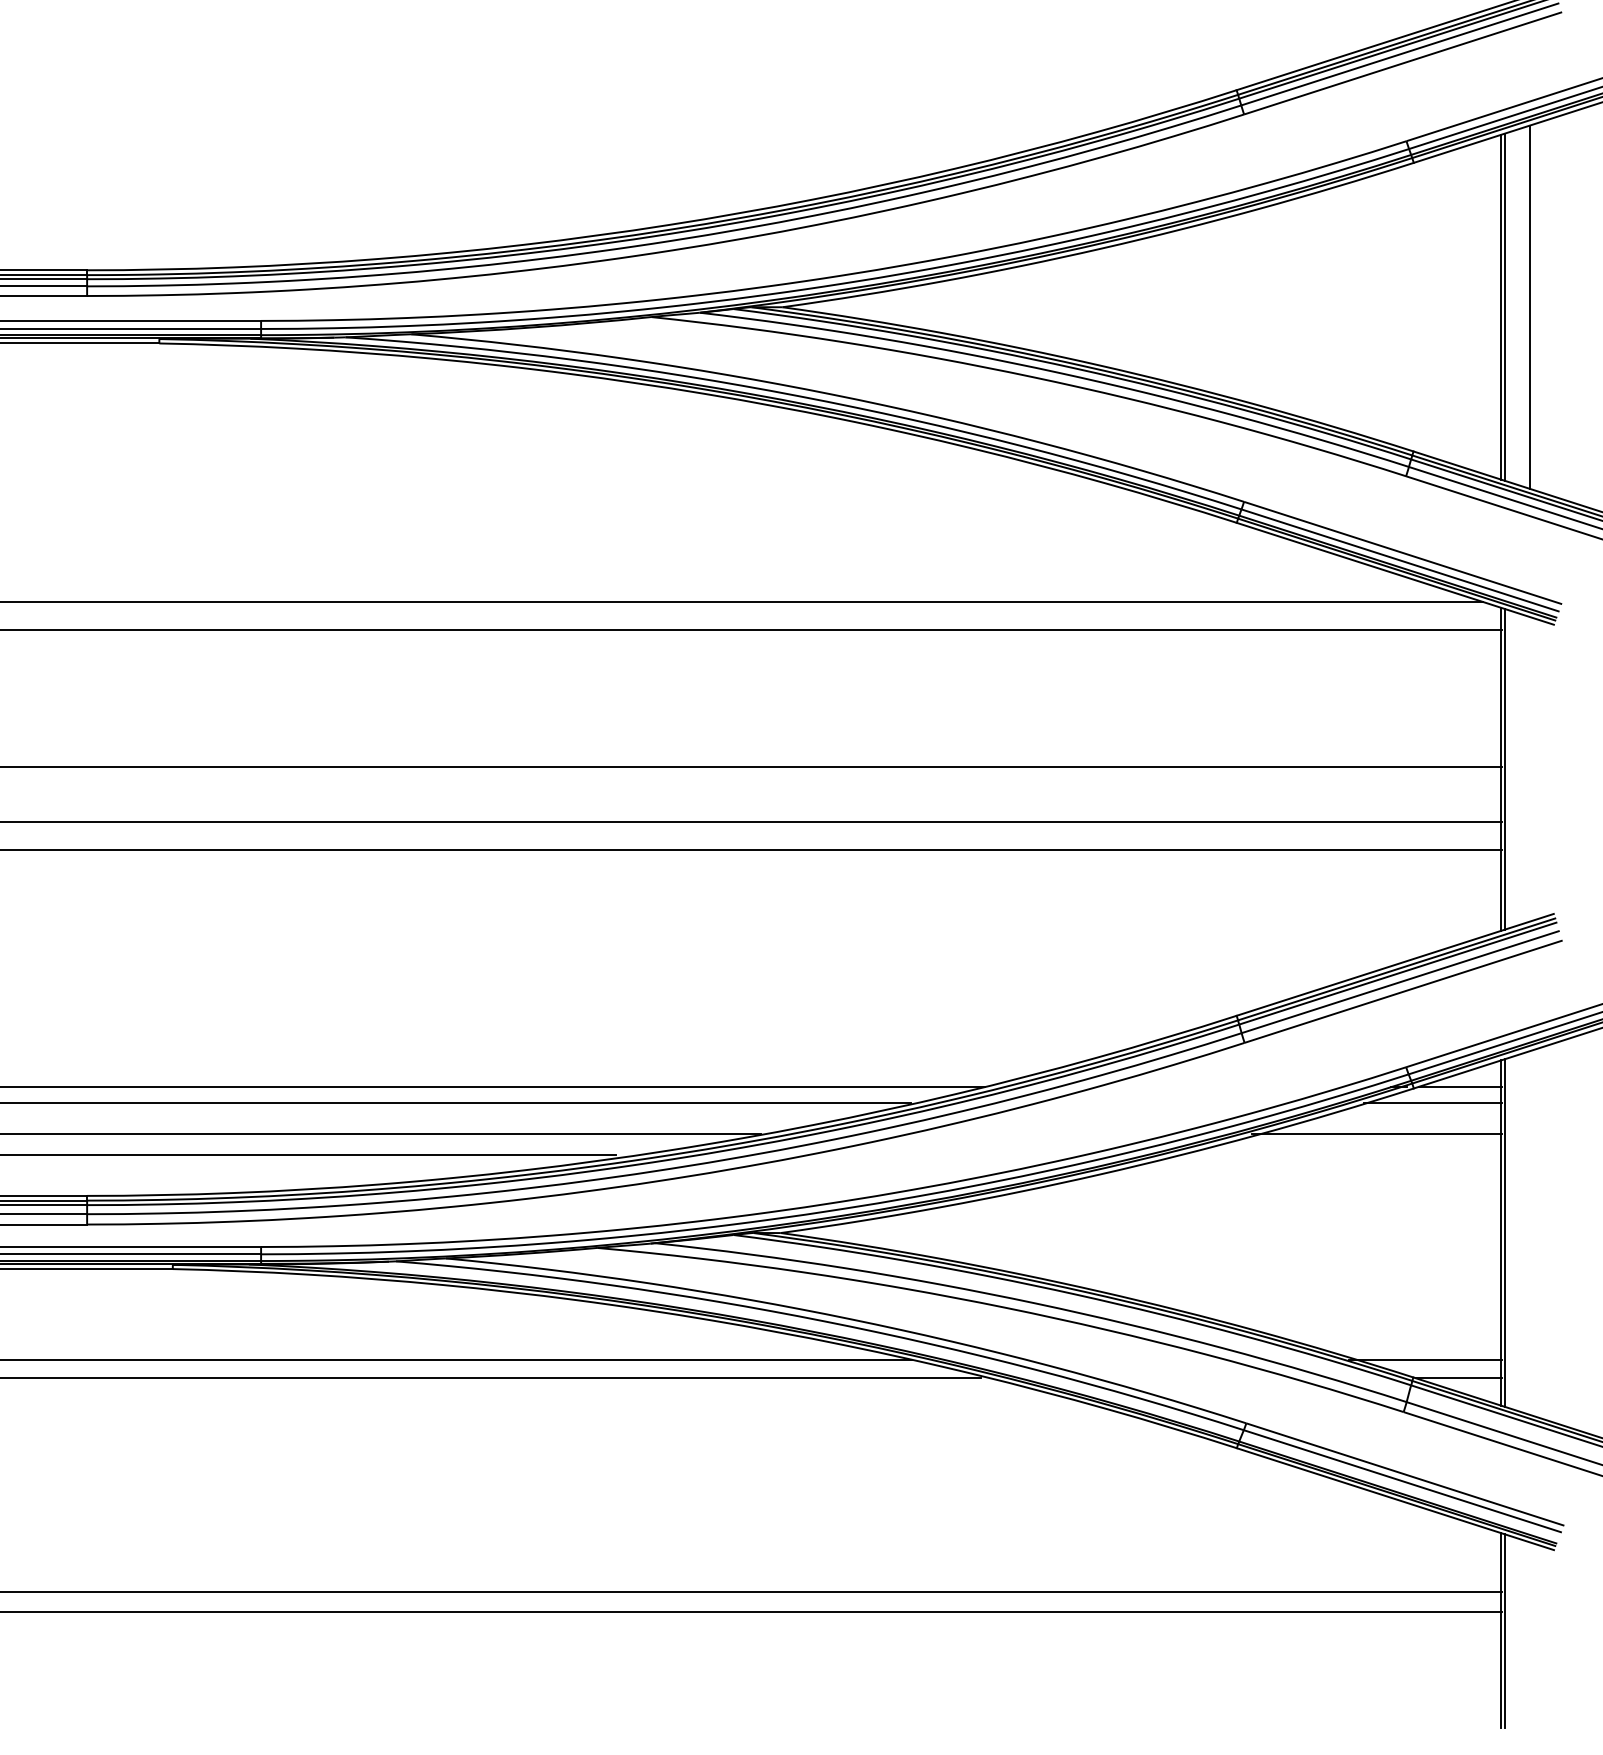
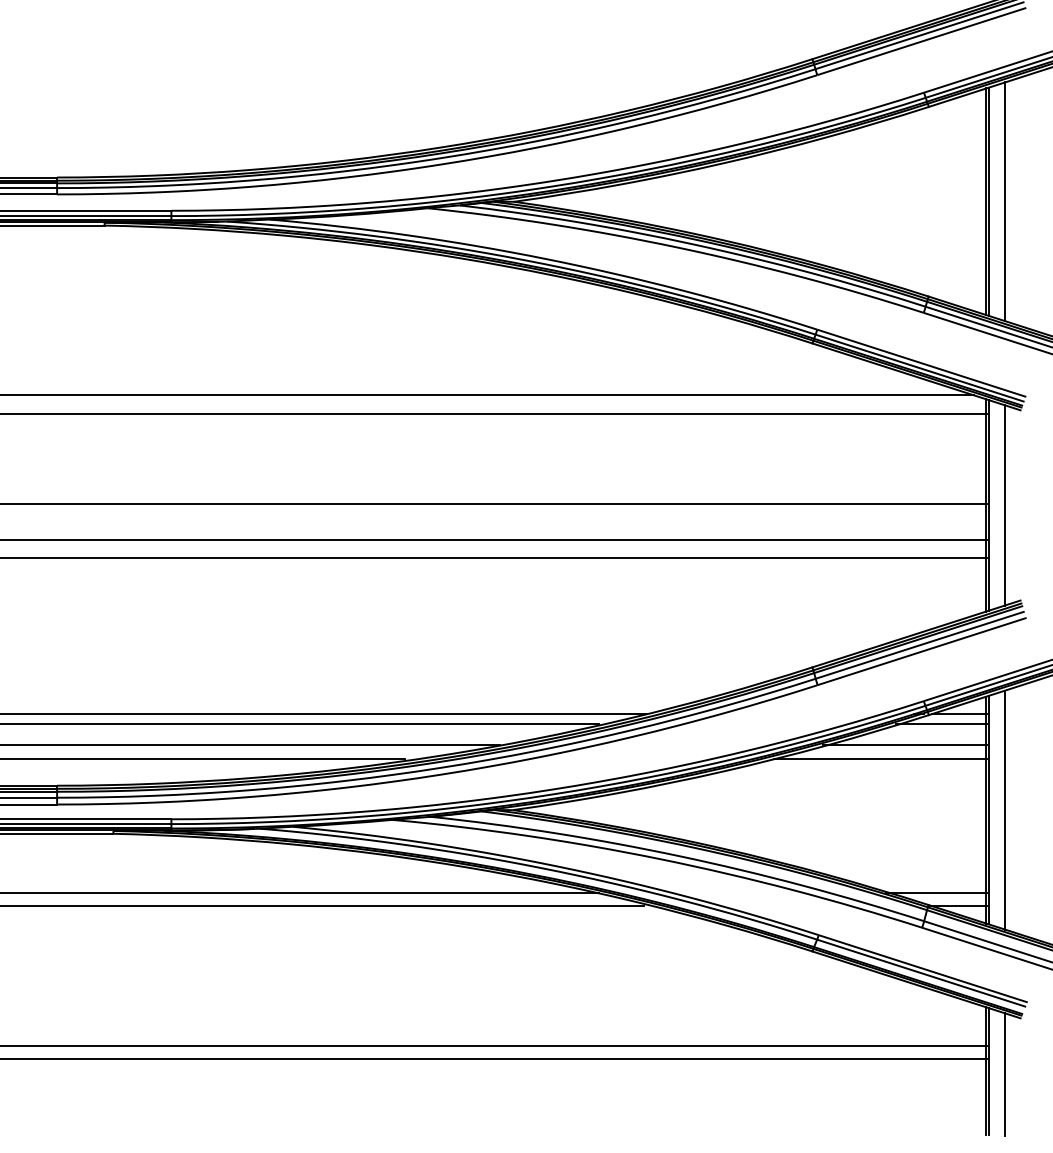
line: (1530, 769) -> (1005, 505), added
line: (1340, 1154) -> (880, 758), added
line: (1530, 1232) -> (1005, 809), added
line: (1530, 1635) -> (1005, 1074), added

